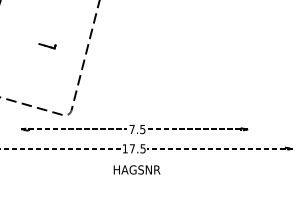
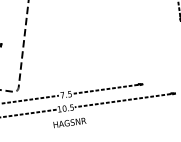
text: (132, 148) -> (64, 108), 17.5 -> 10.5

